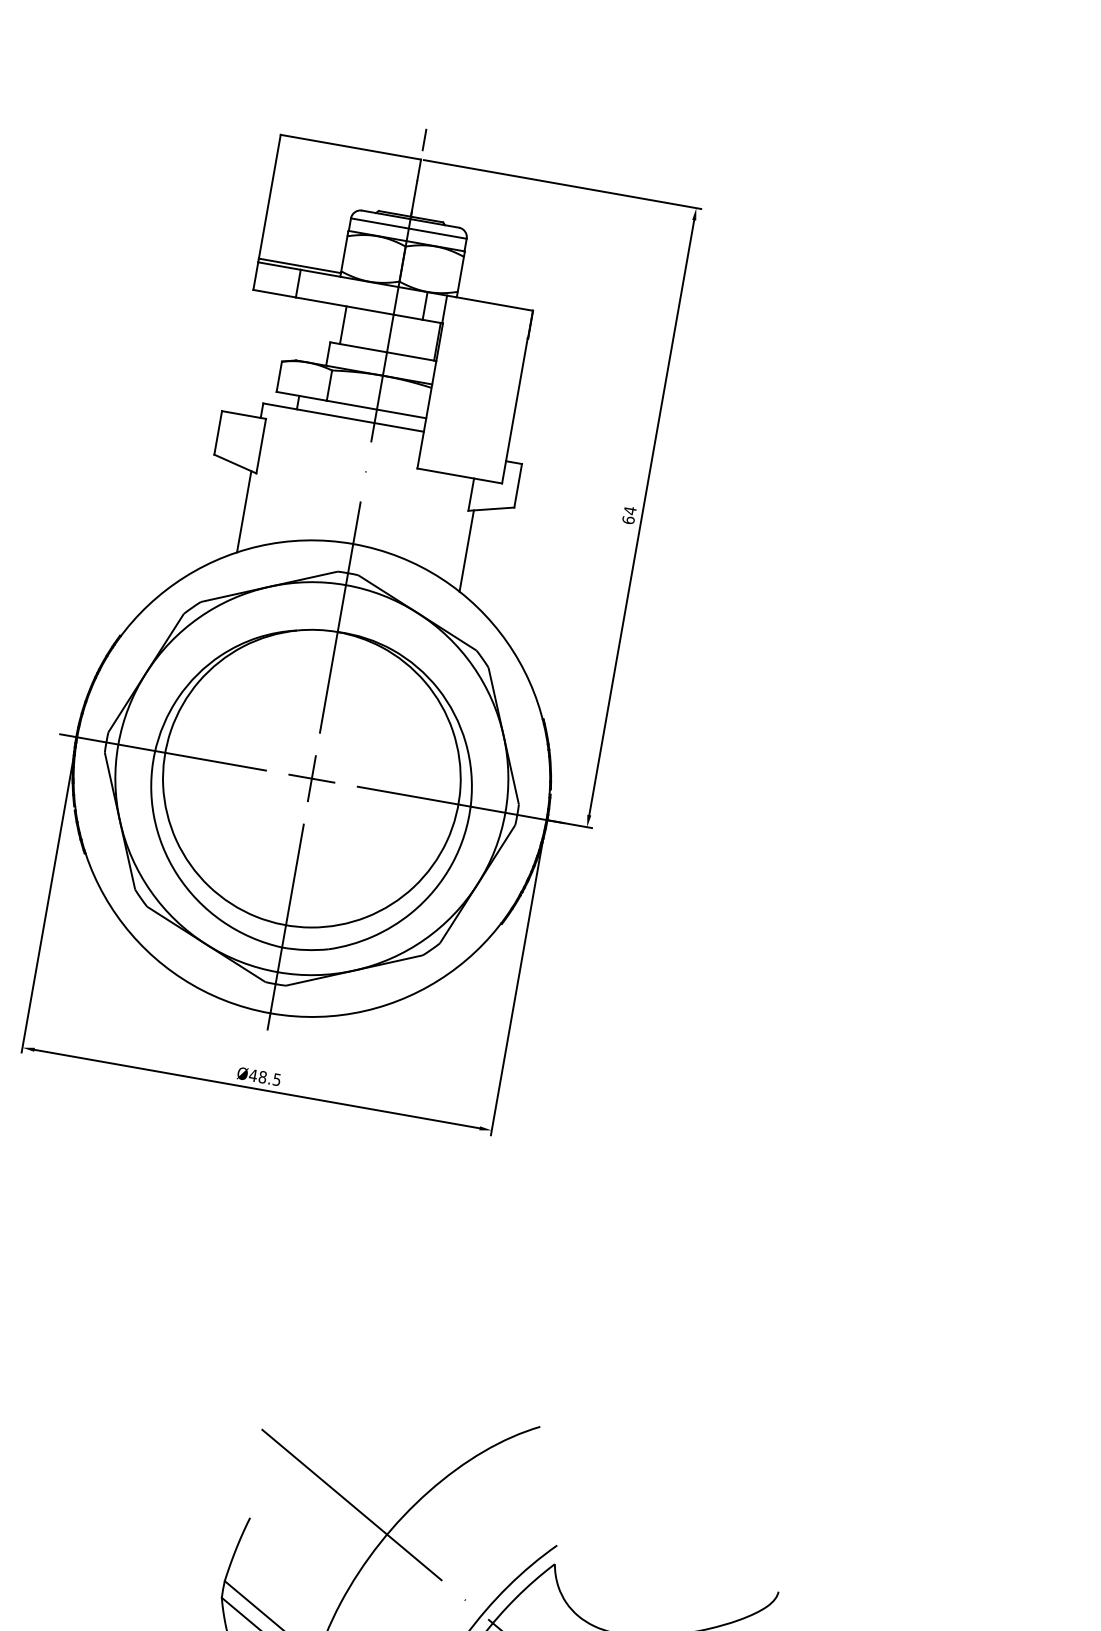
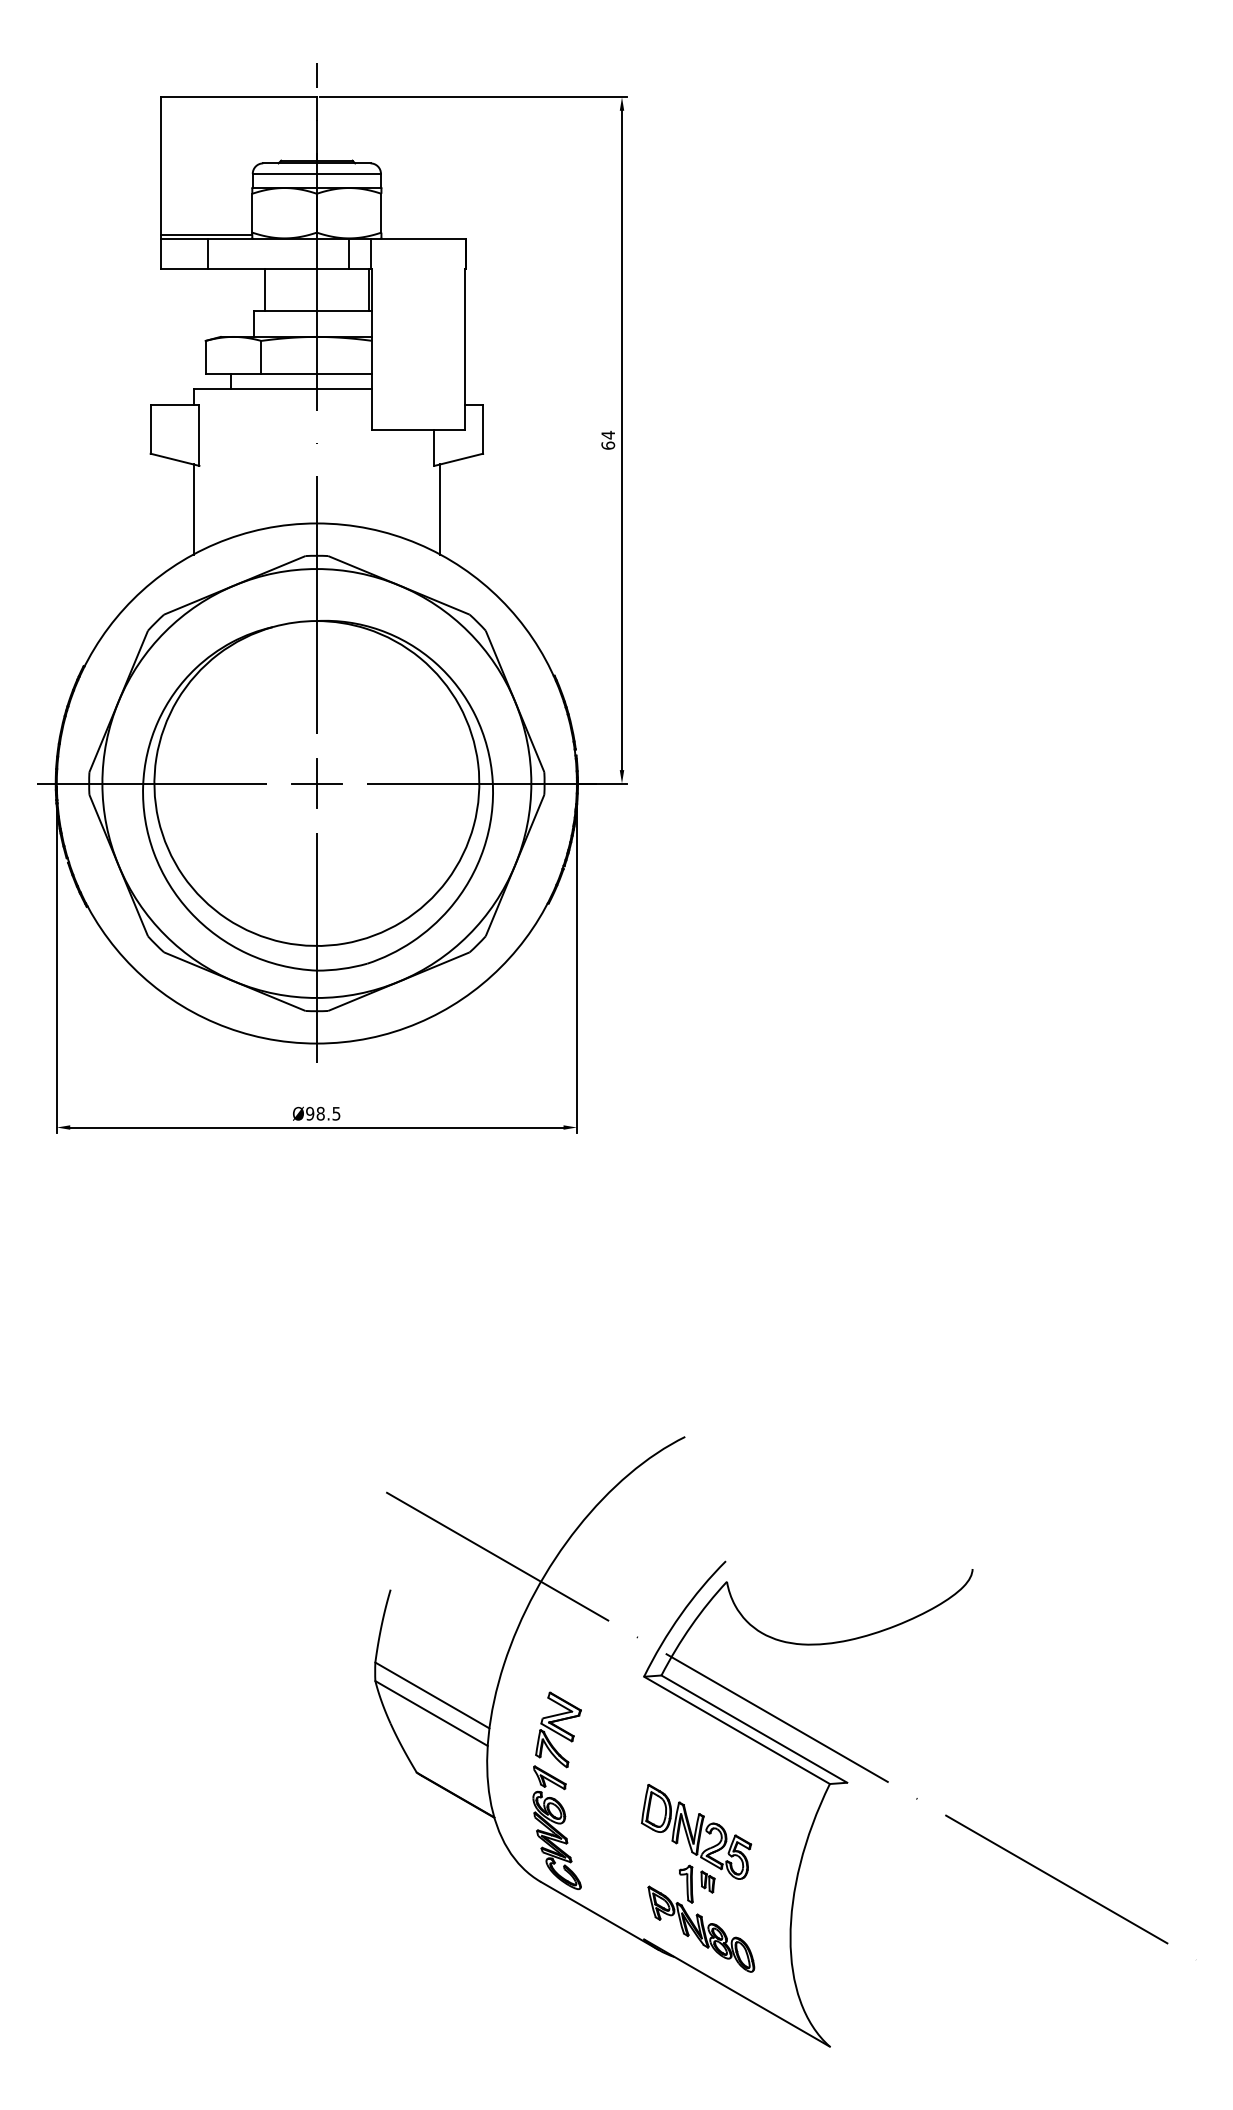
text: (252, 1075) -> (309, 1113), Ø48.5 -> Ø98.5

